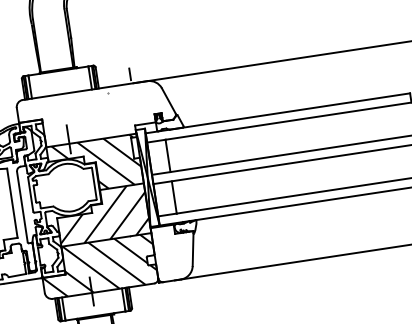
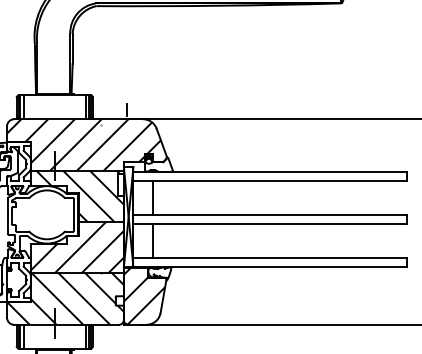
hatch: (93, 114) -> (83, 144), added
hatch: (174, 252) -> (144, 296), added

